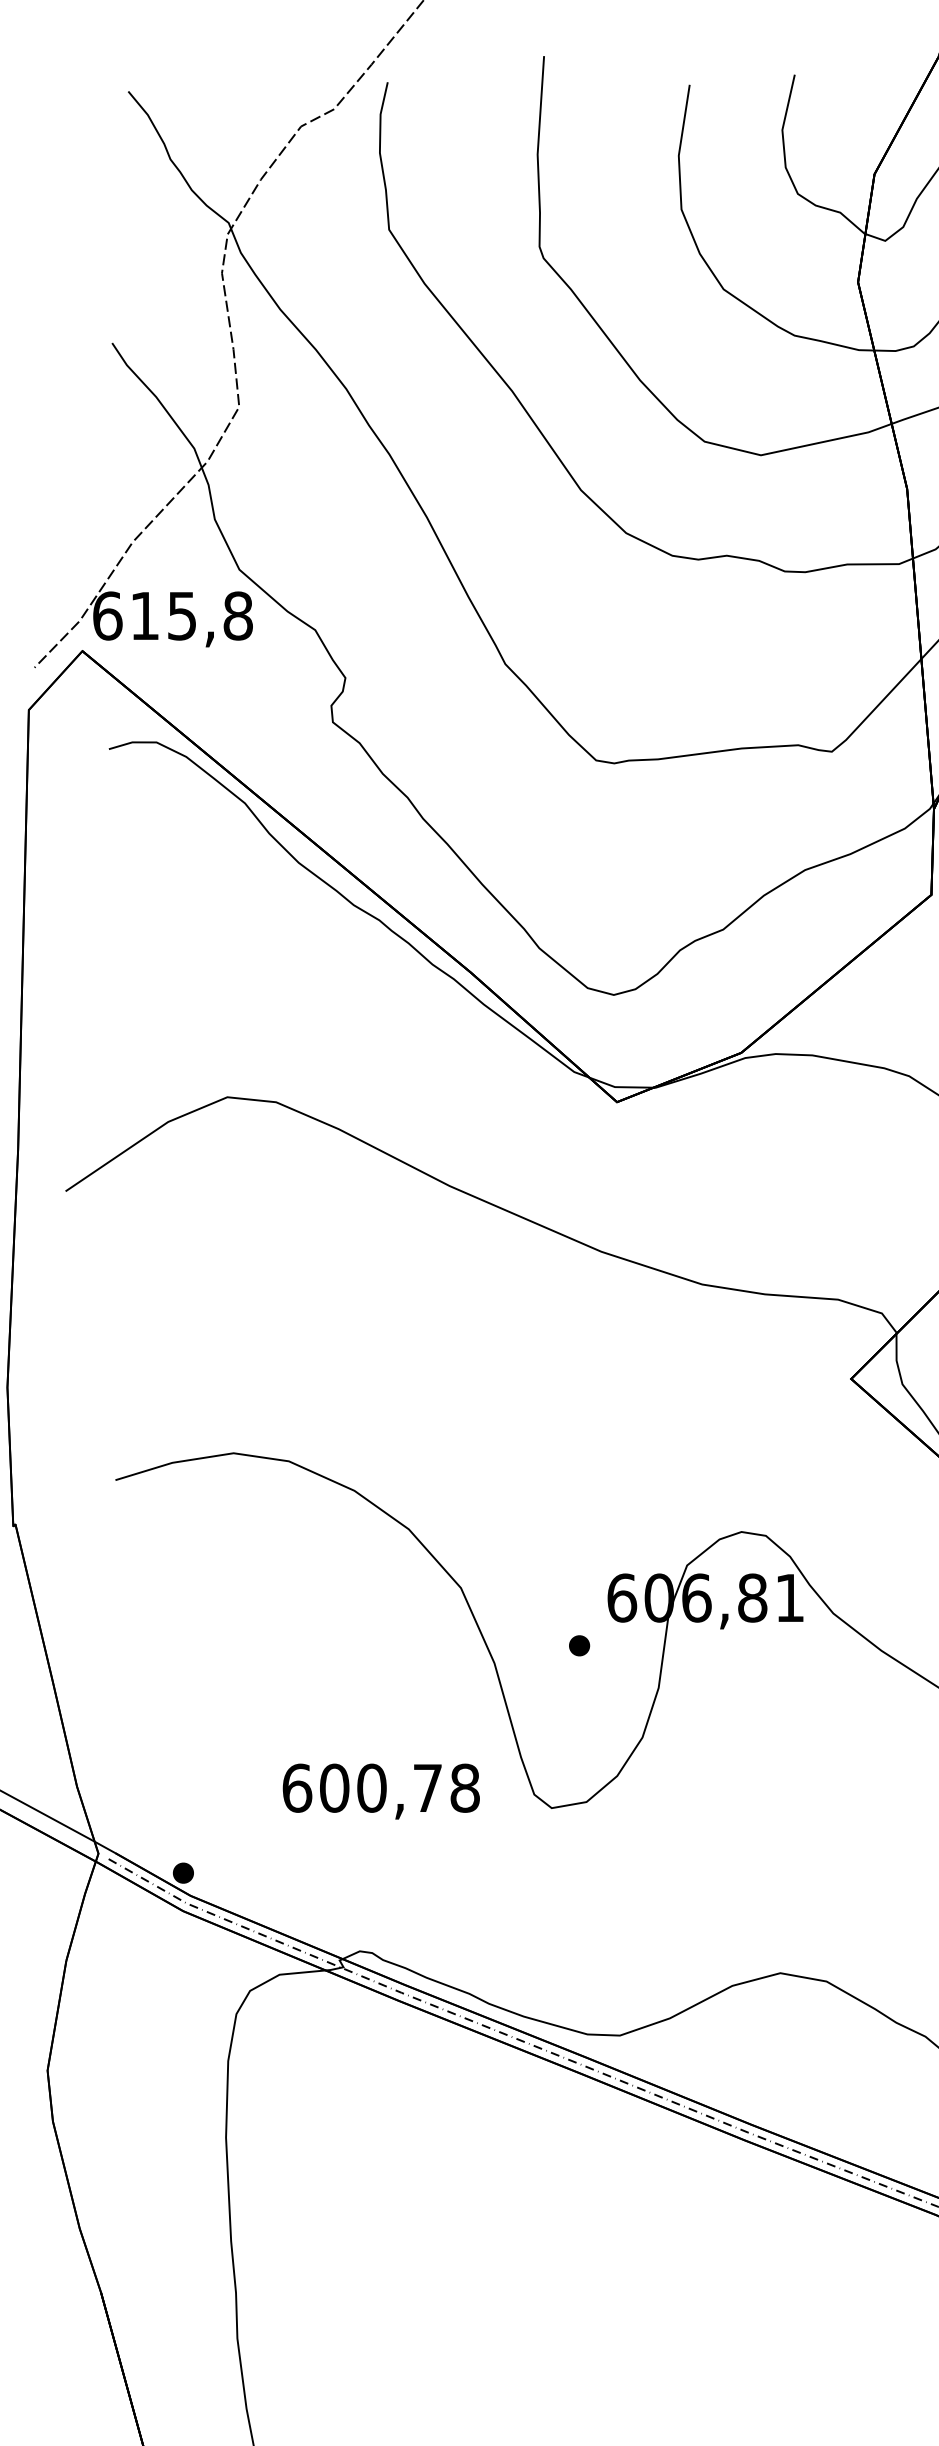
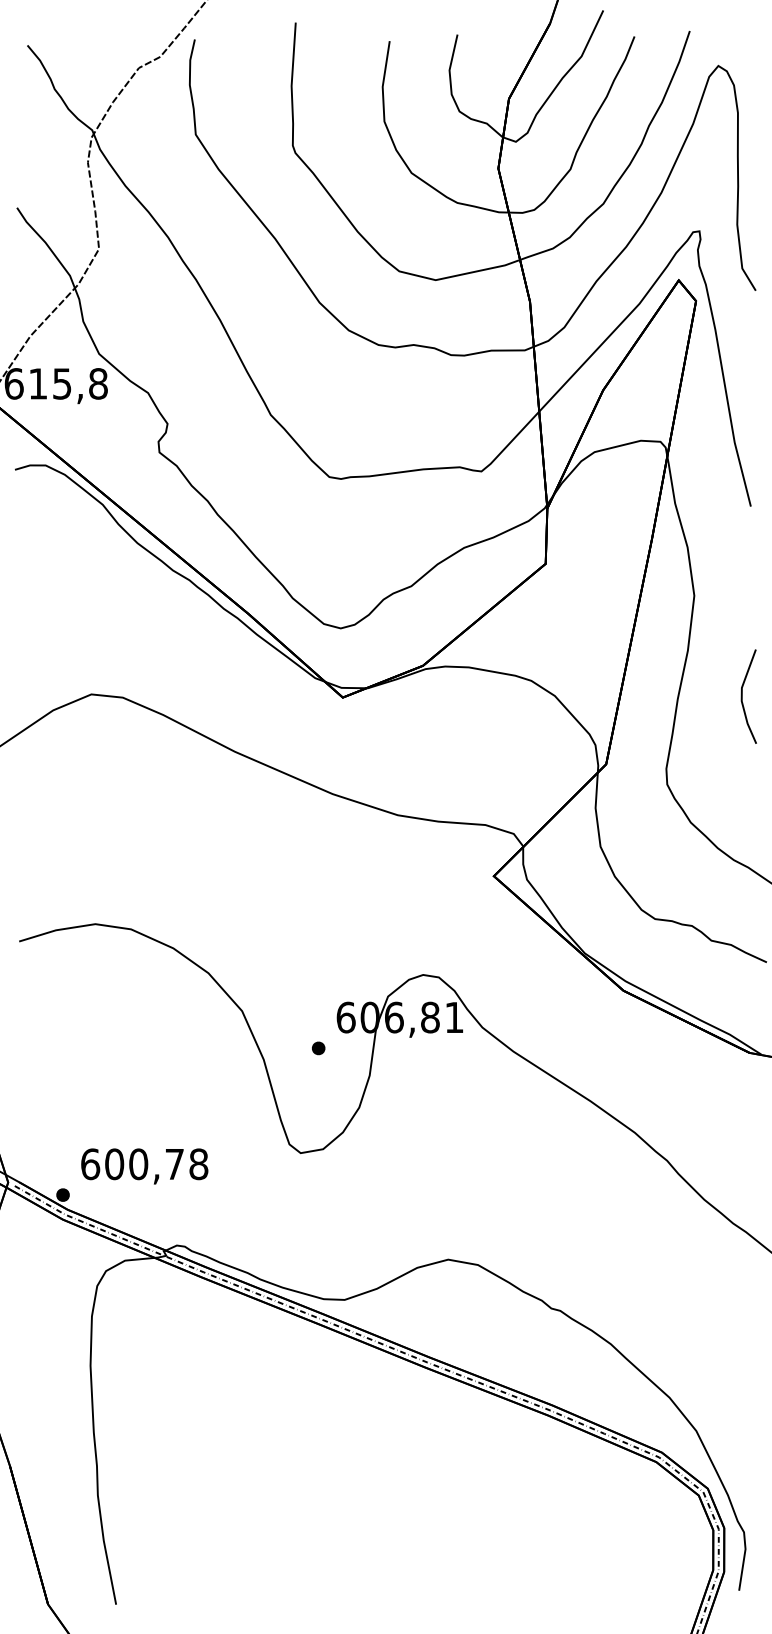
text: (380, 1791) -> (144, 1166), moved

